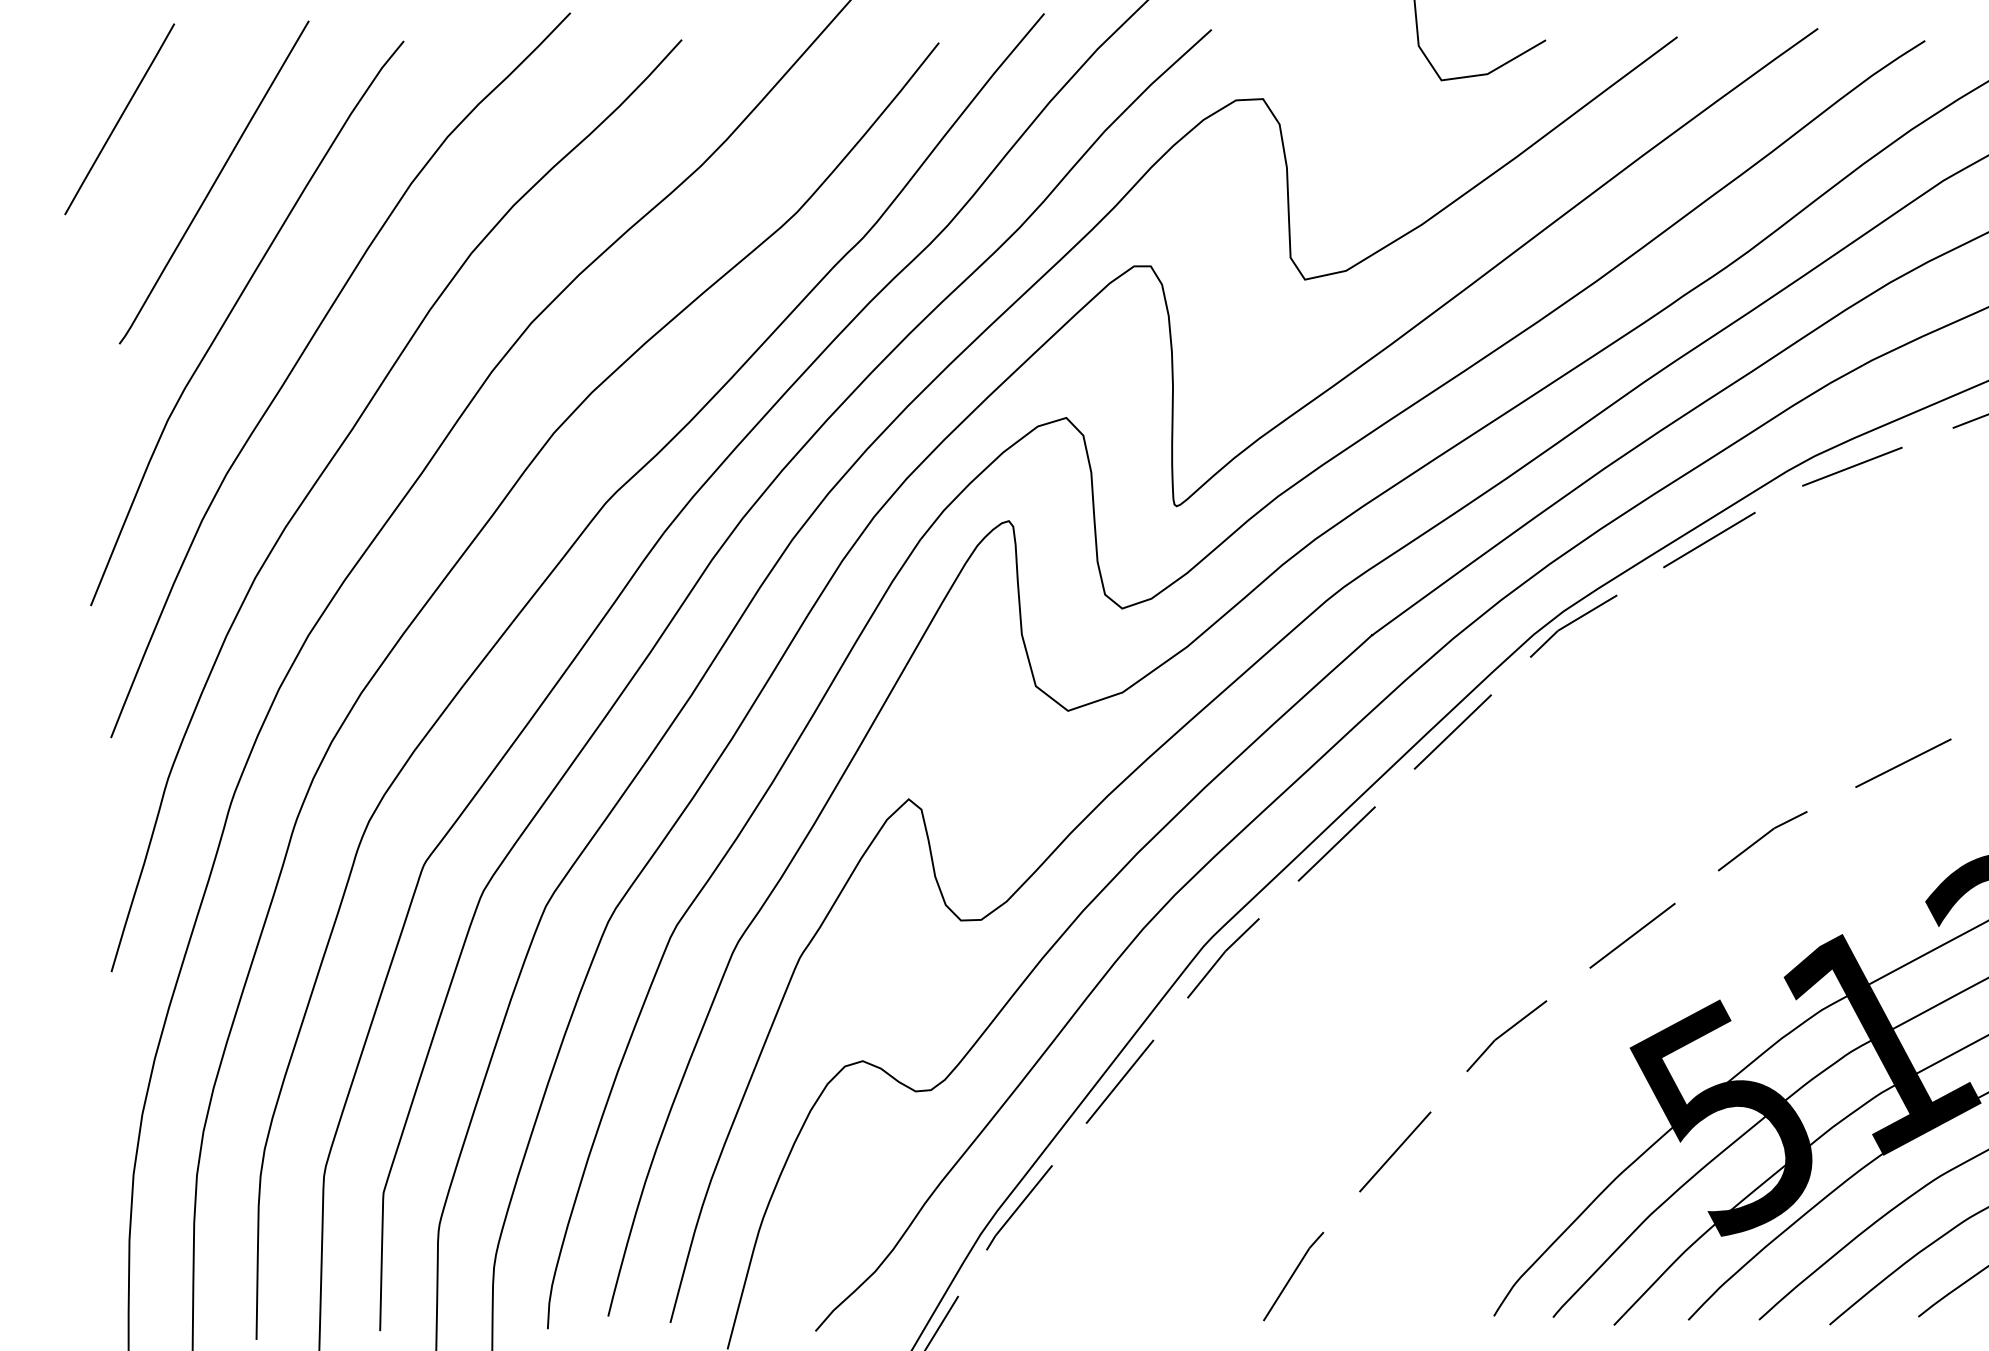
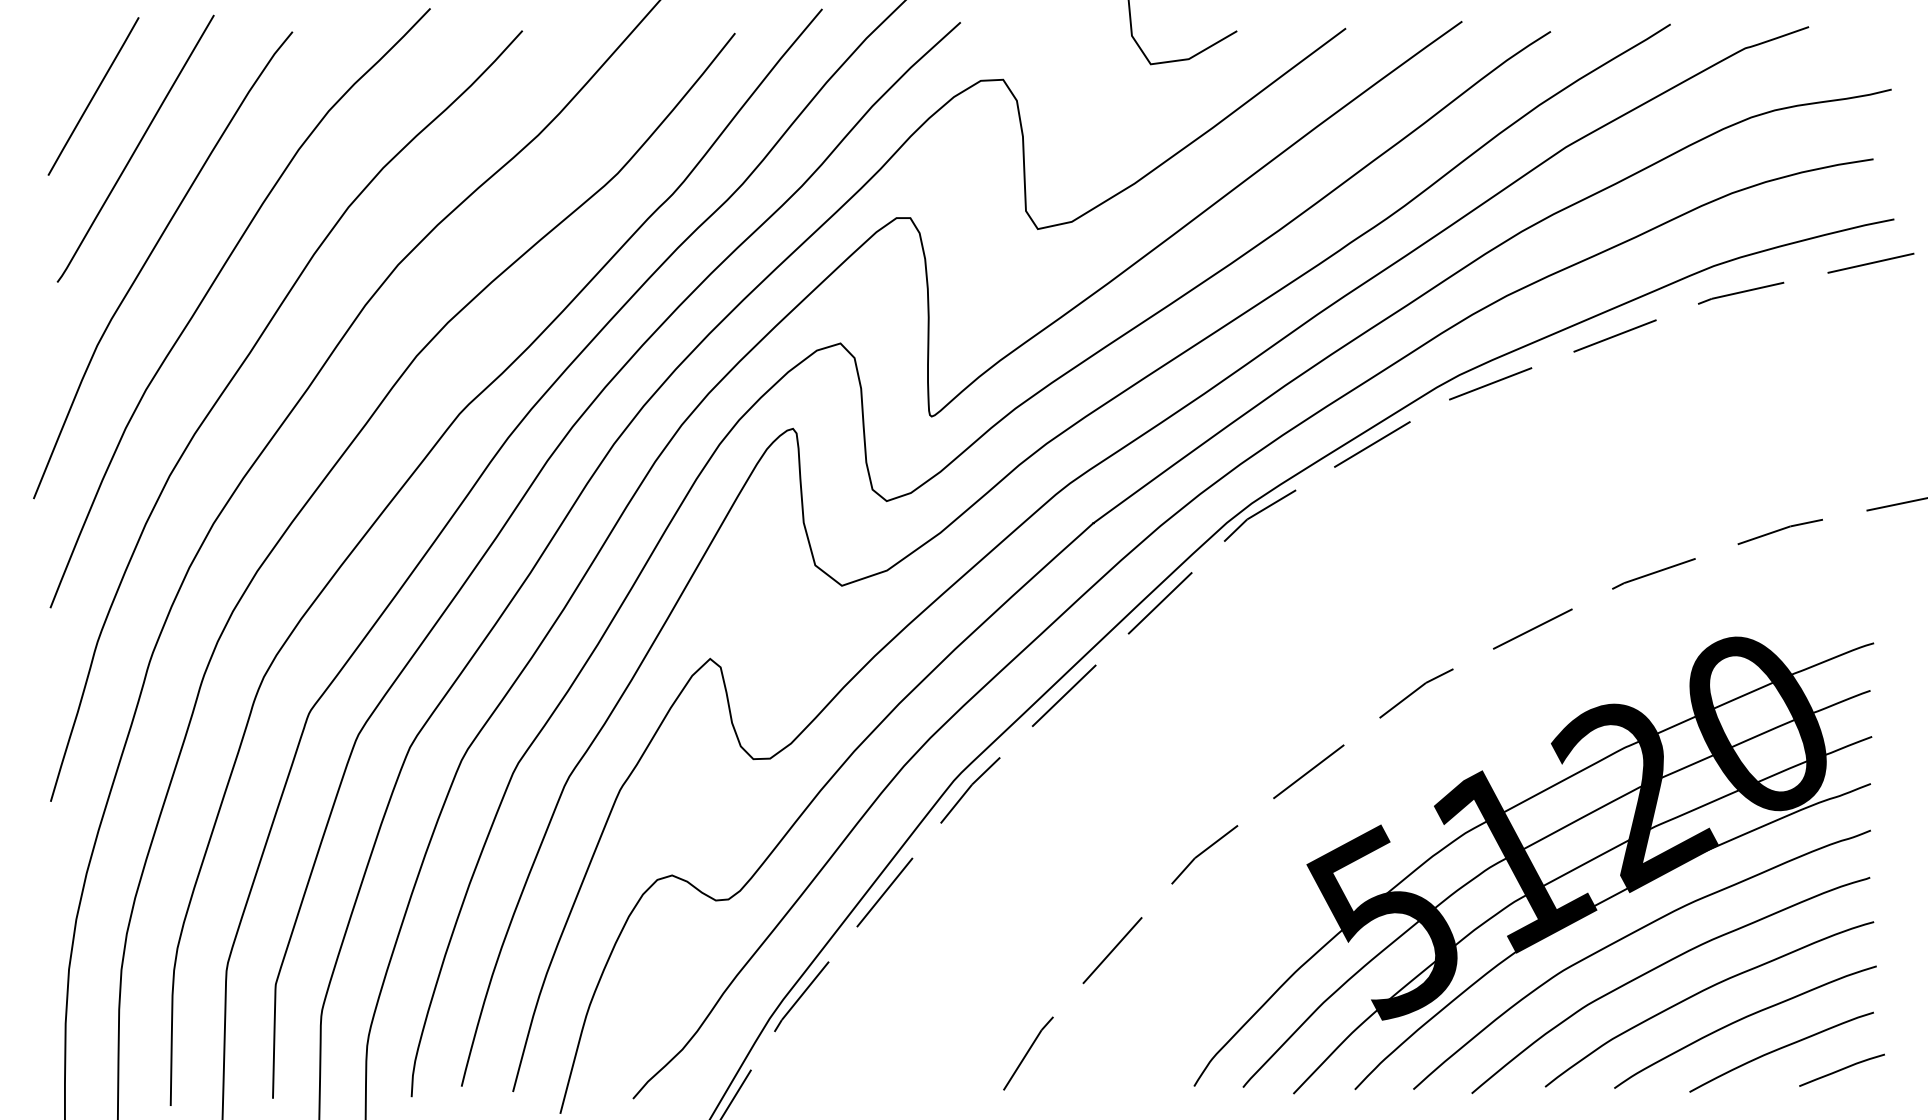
line: (119, 119) -> (93, 96), moved

